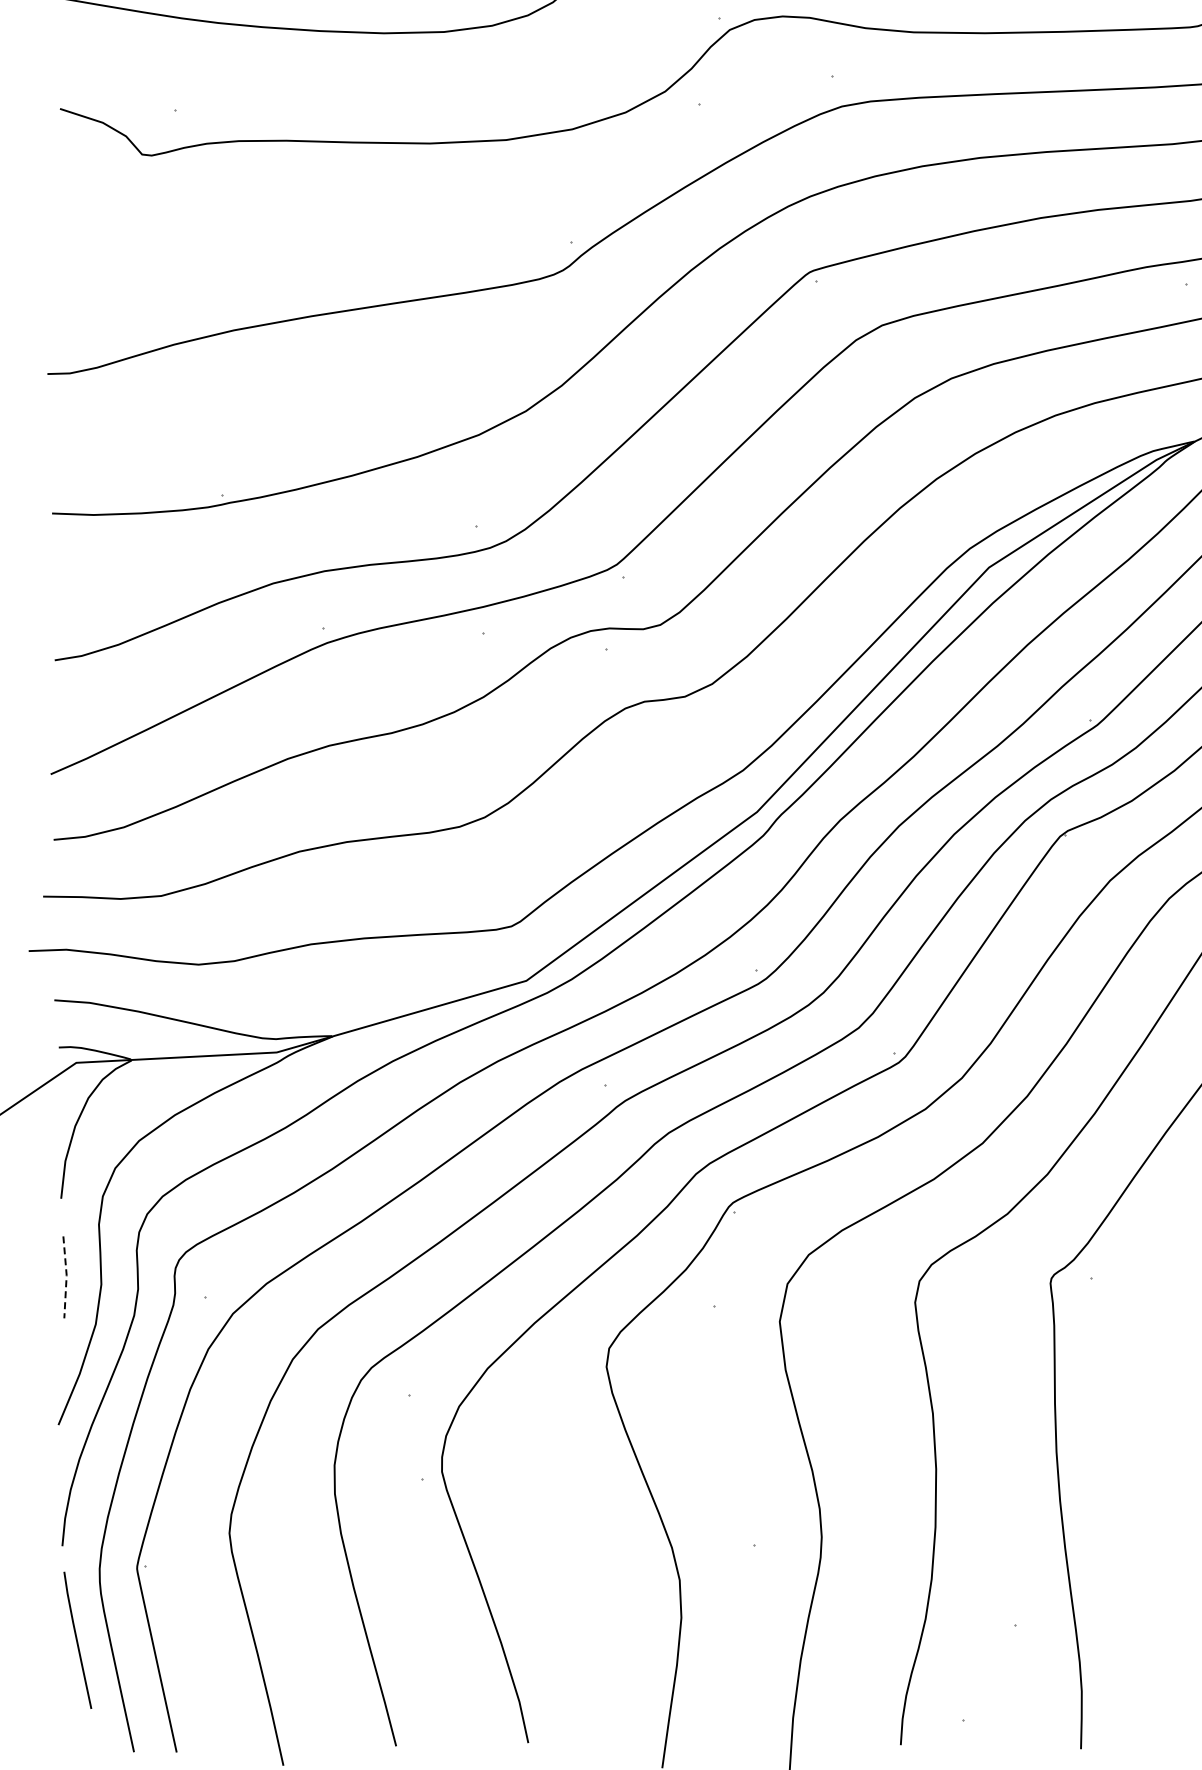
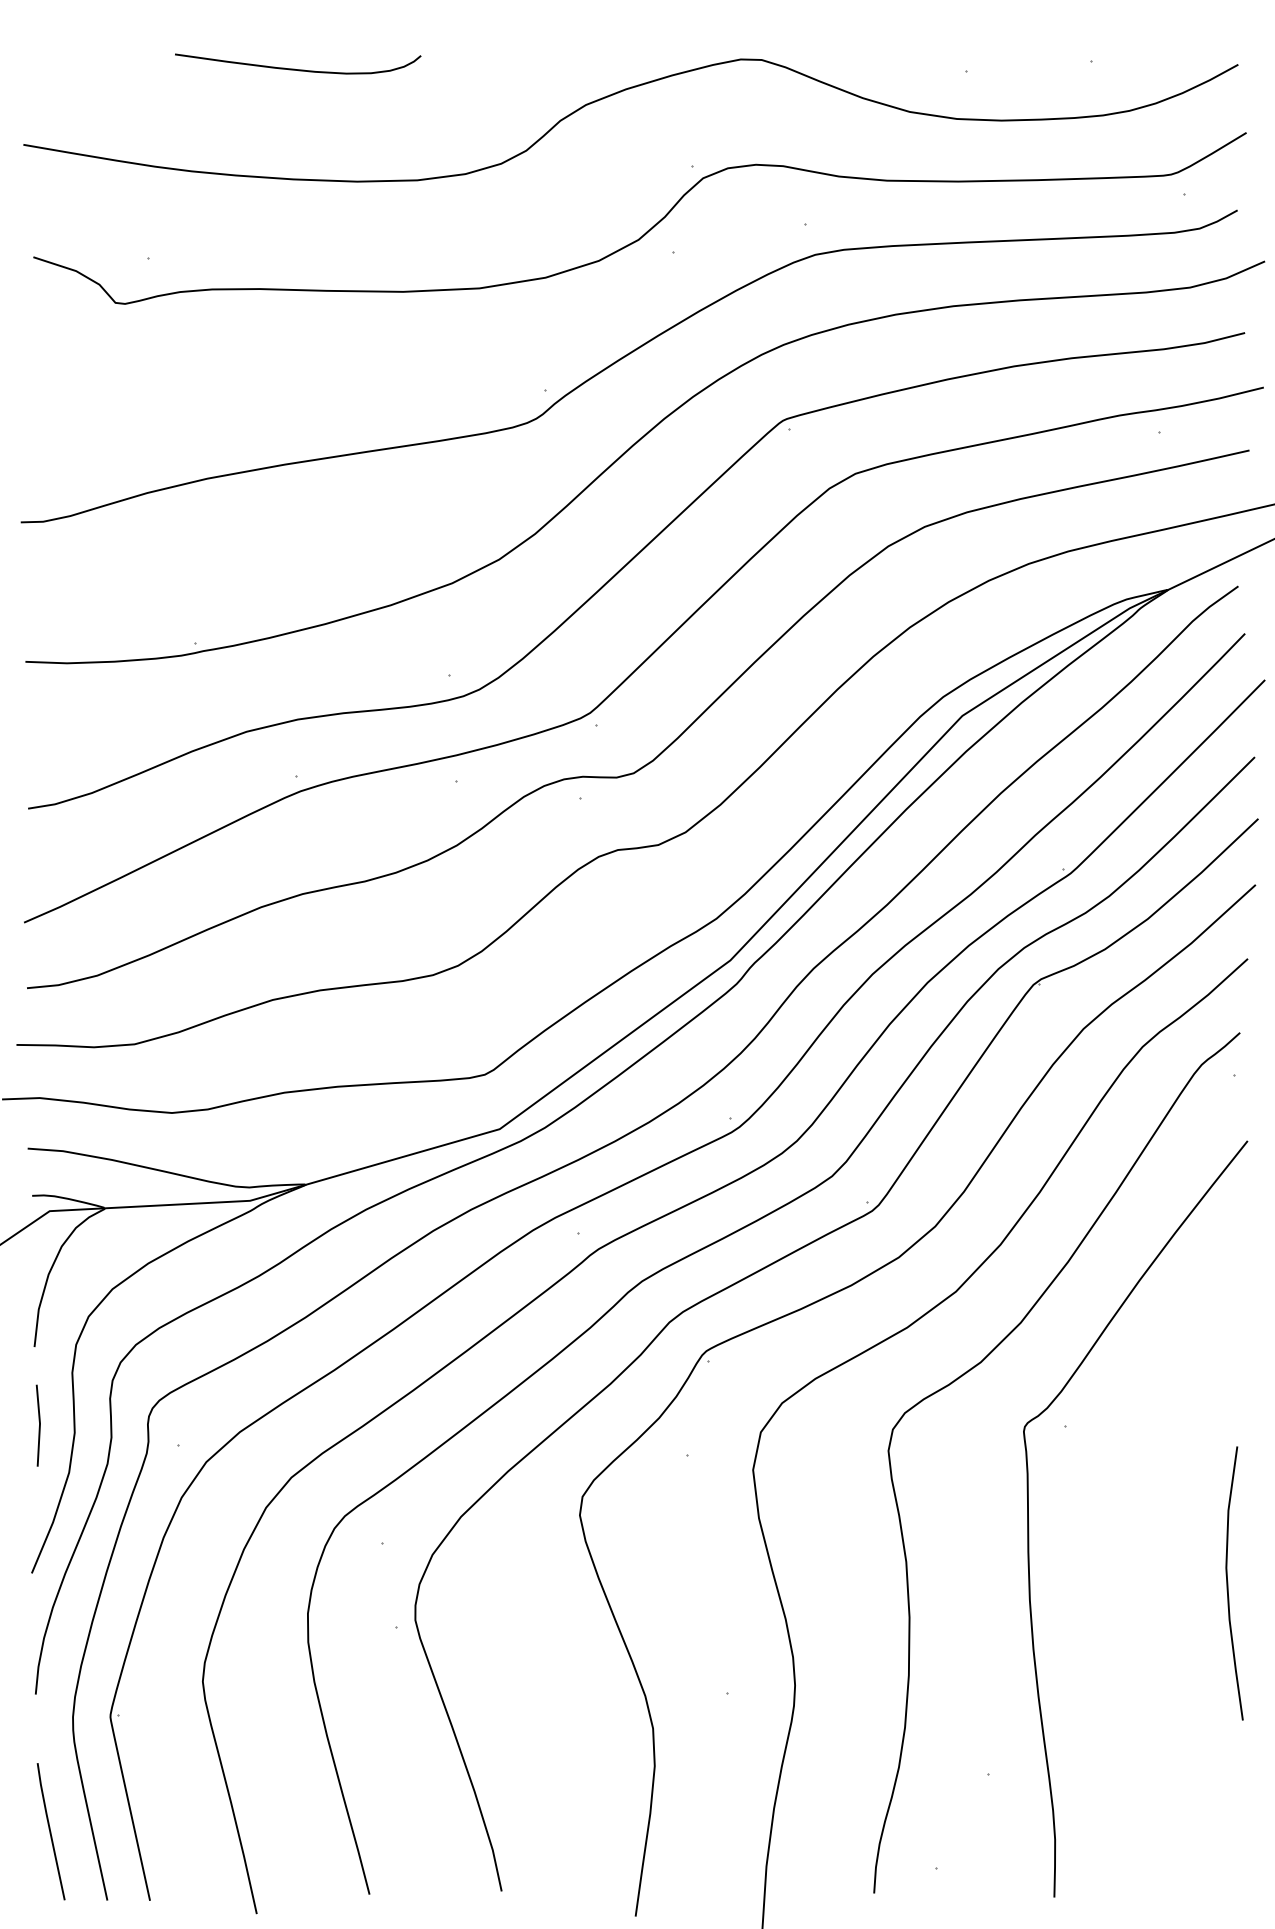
line: (66, 1276) -> (39, 1424), dashed -> solid
line: (77, 1640) -> (50, 1831), moved

